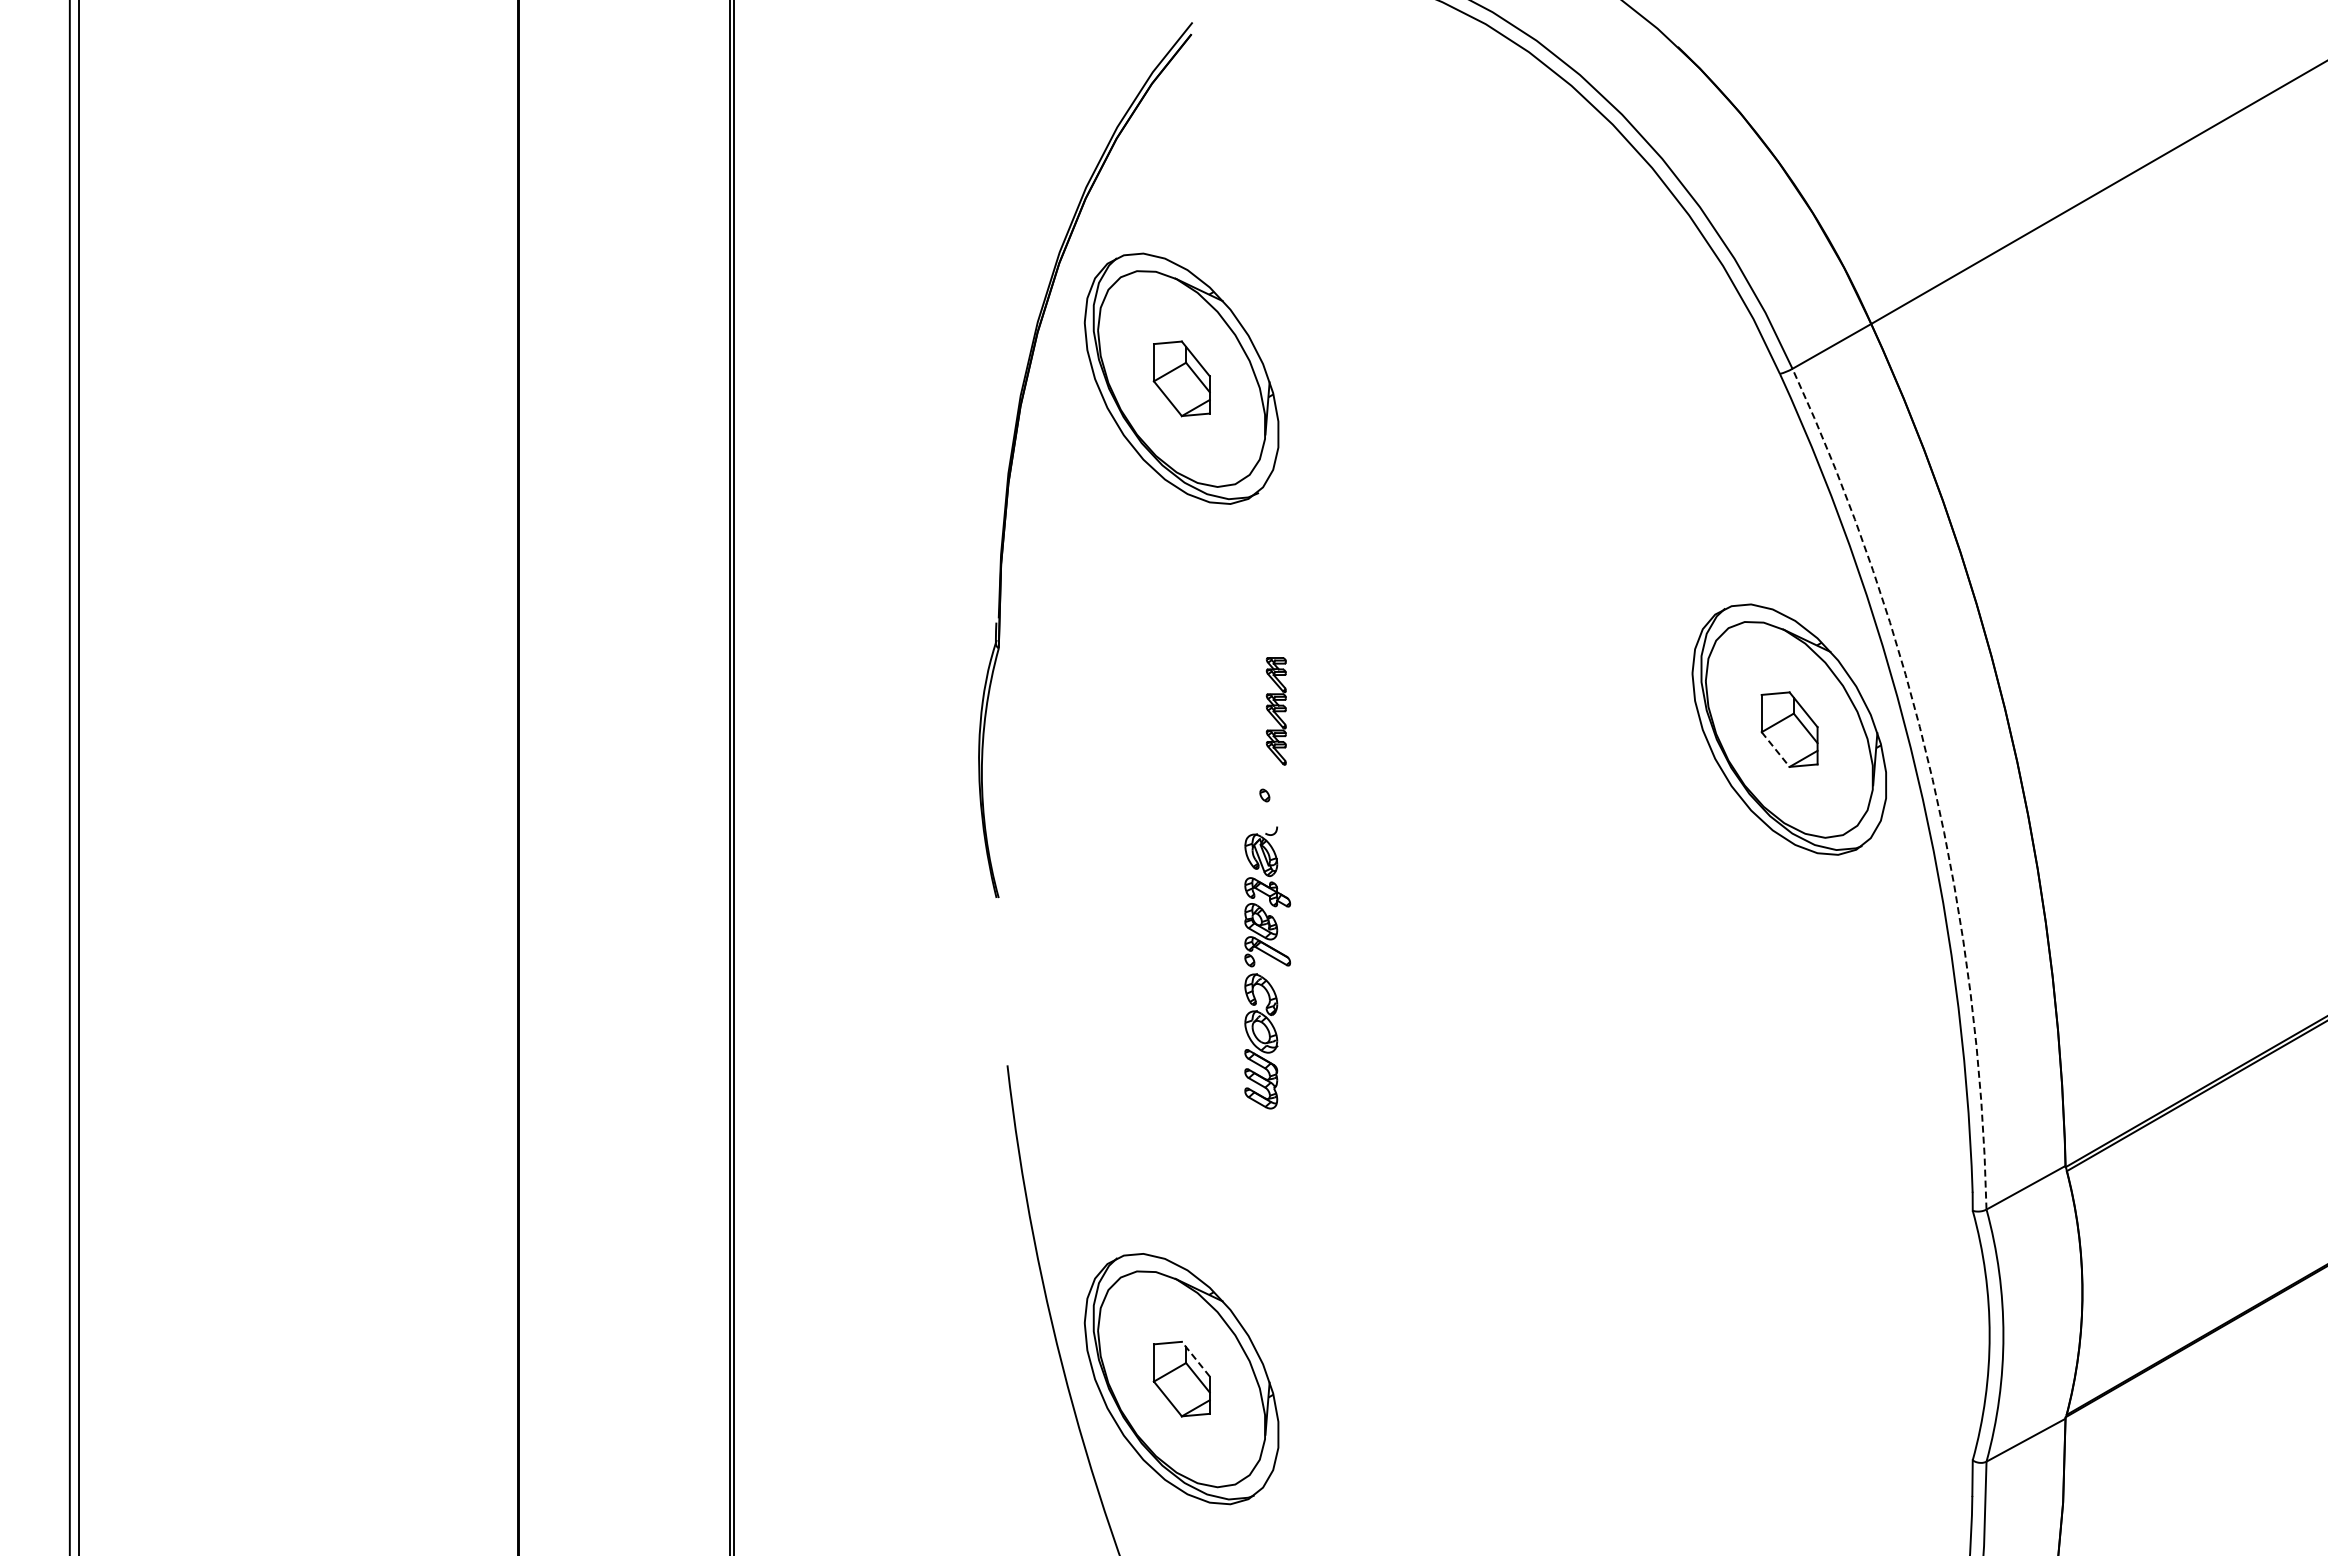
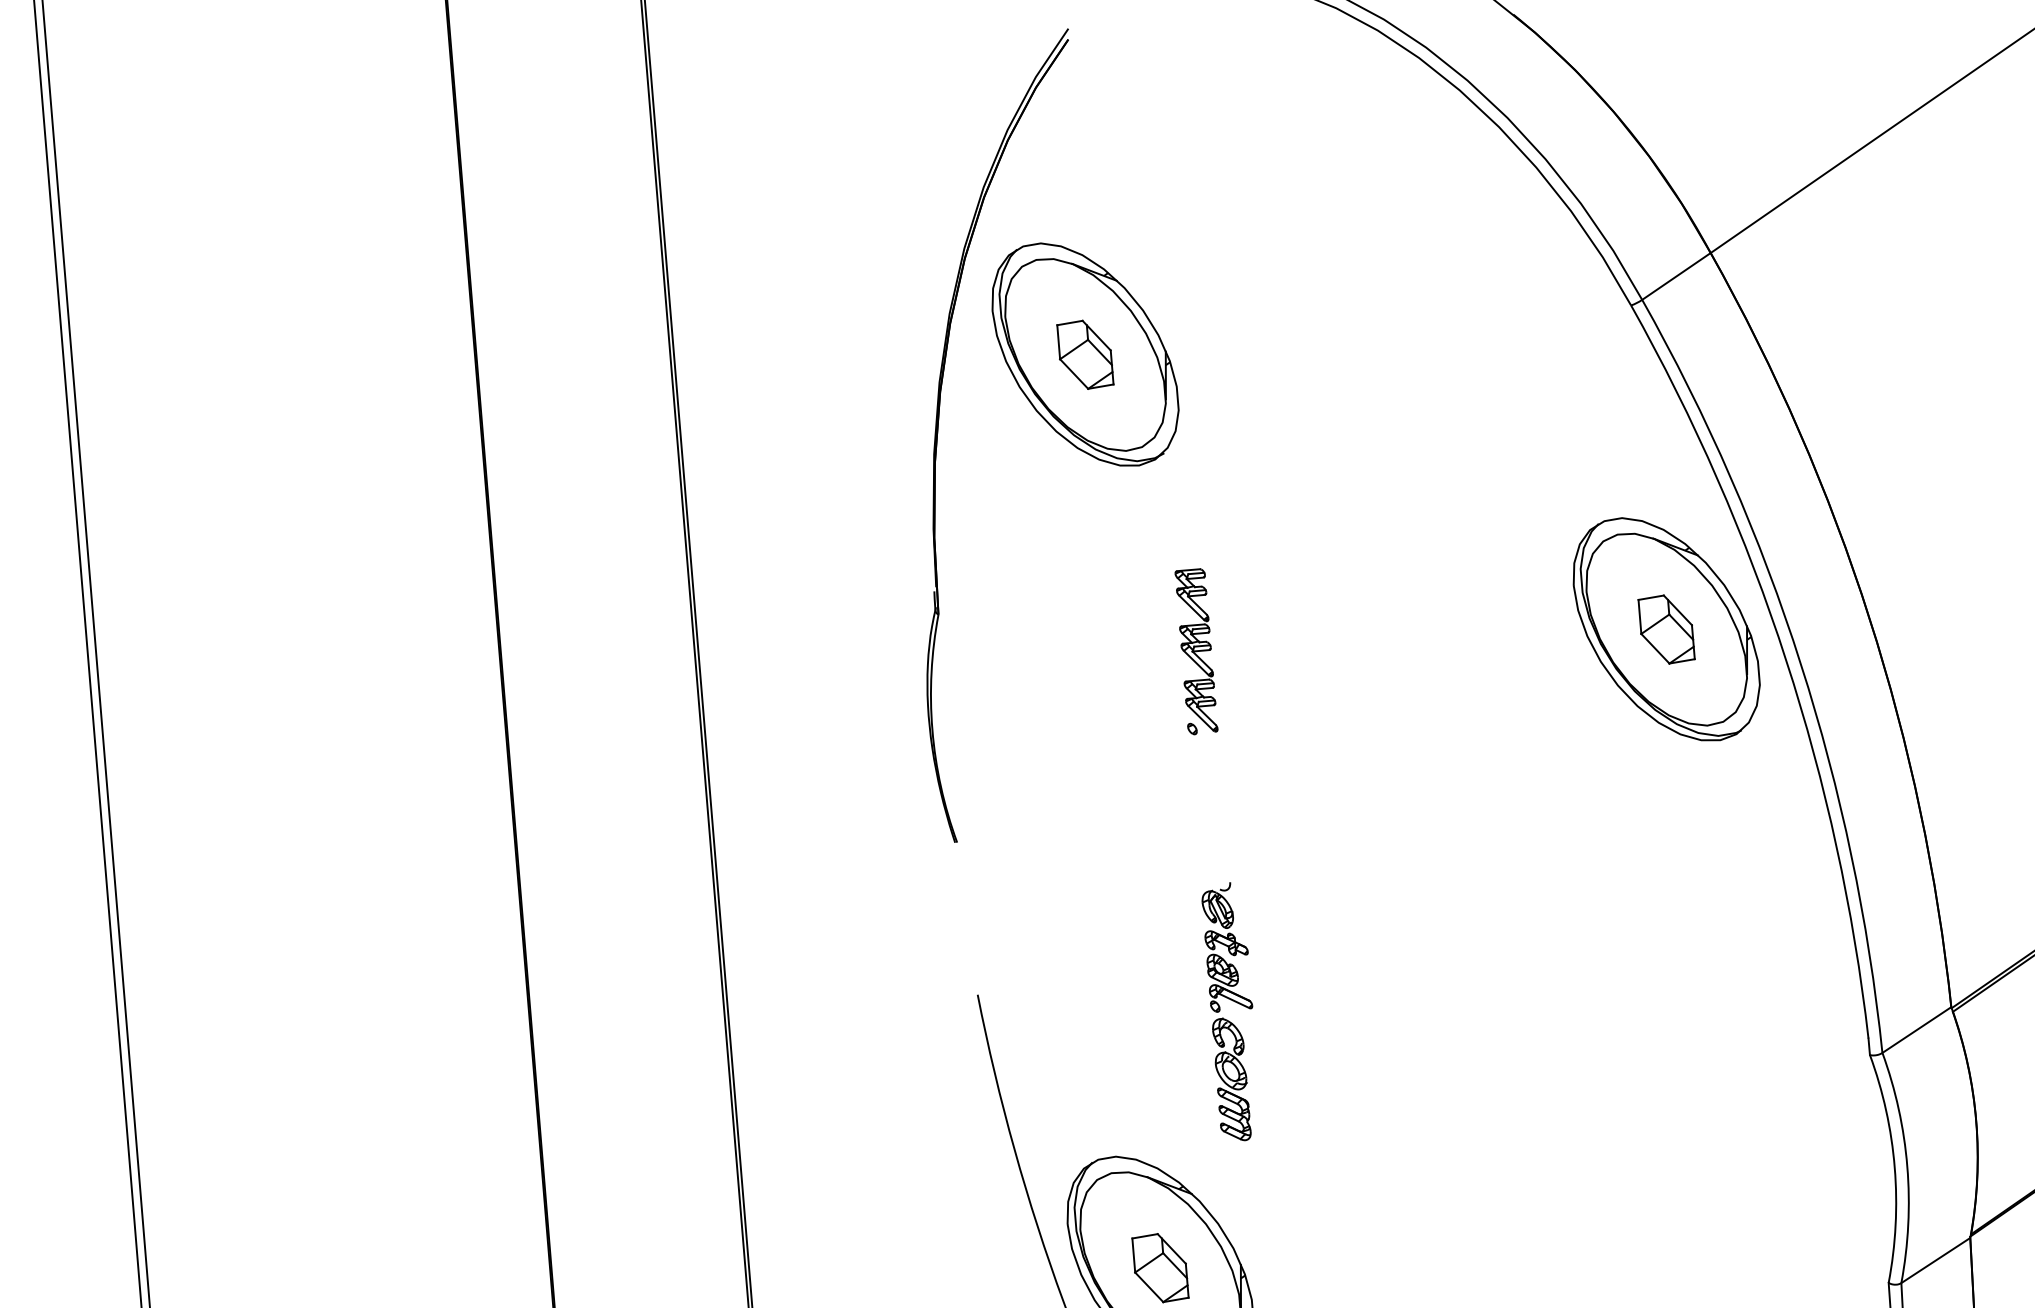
part: (1276, 711) -> (1196, 651), size x1.67
line: (1775, 749) -> (1655, 648), dashed -> solid
arc: (1932, 779) -> (1800, 664), dashed -> solid
part: (1261, 975) -> (1227, 1019), moved
line: (1195, 1358) -> (1171, 1248), dashed -> solid

